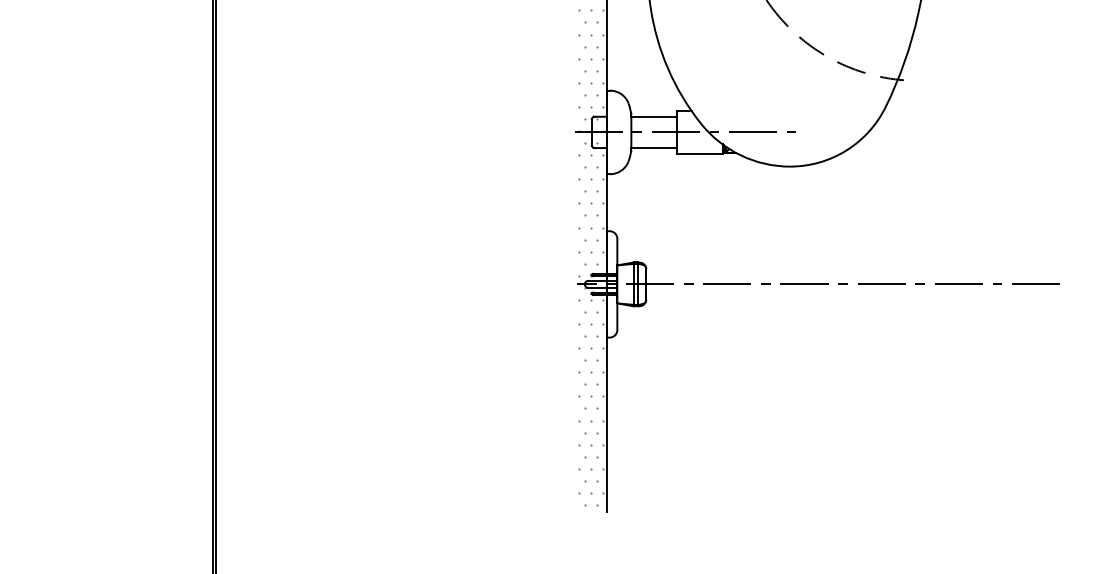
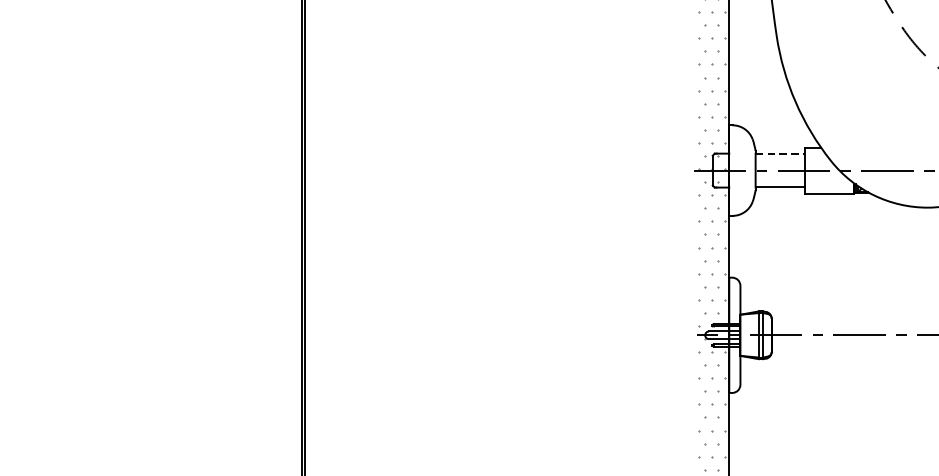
line: (654, 117) -> (780, 154), solid -> dashed

